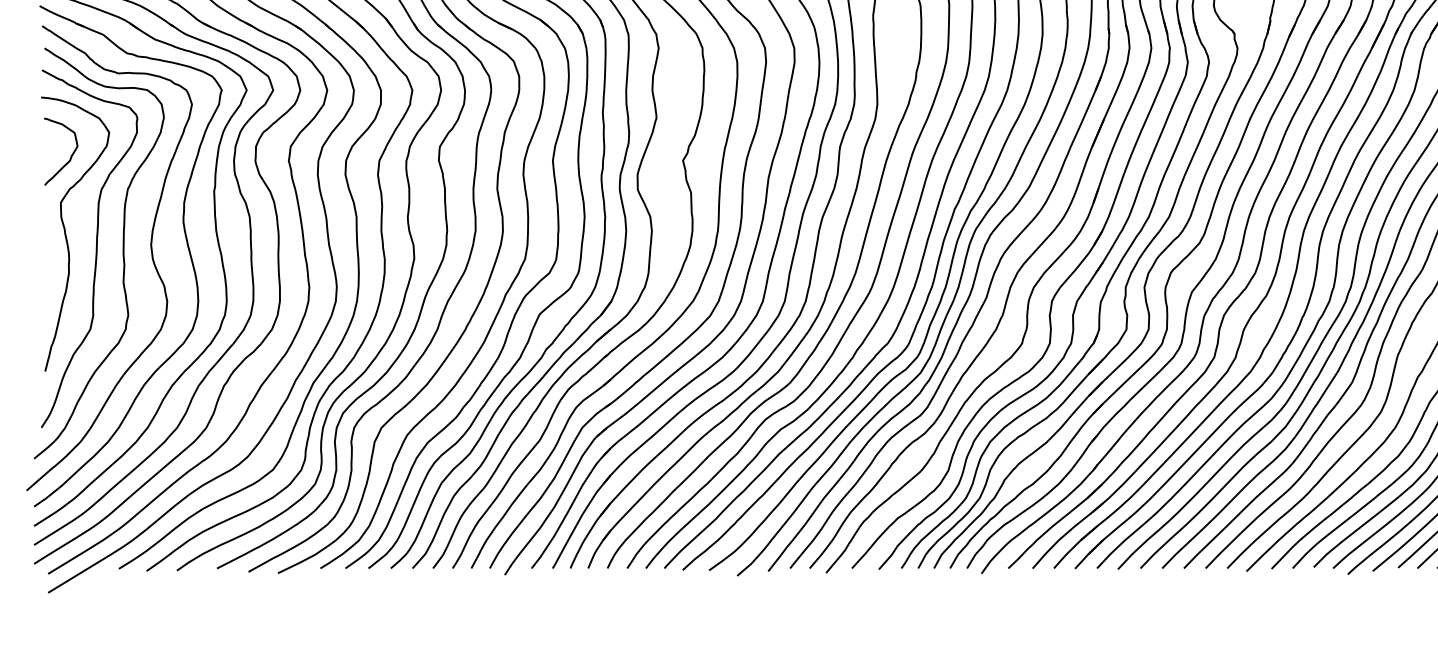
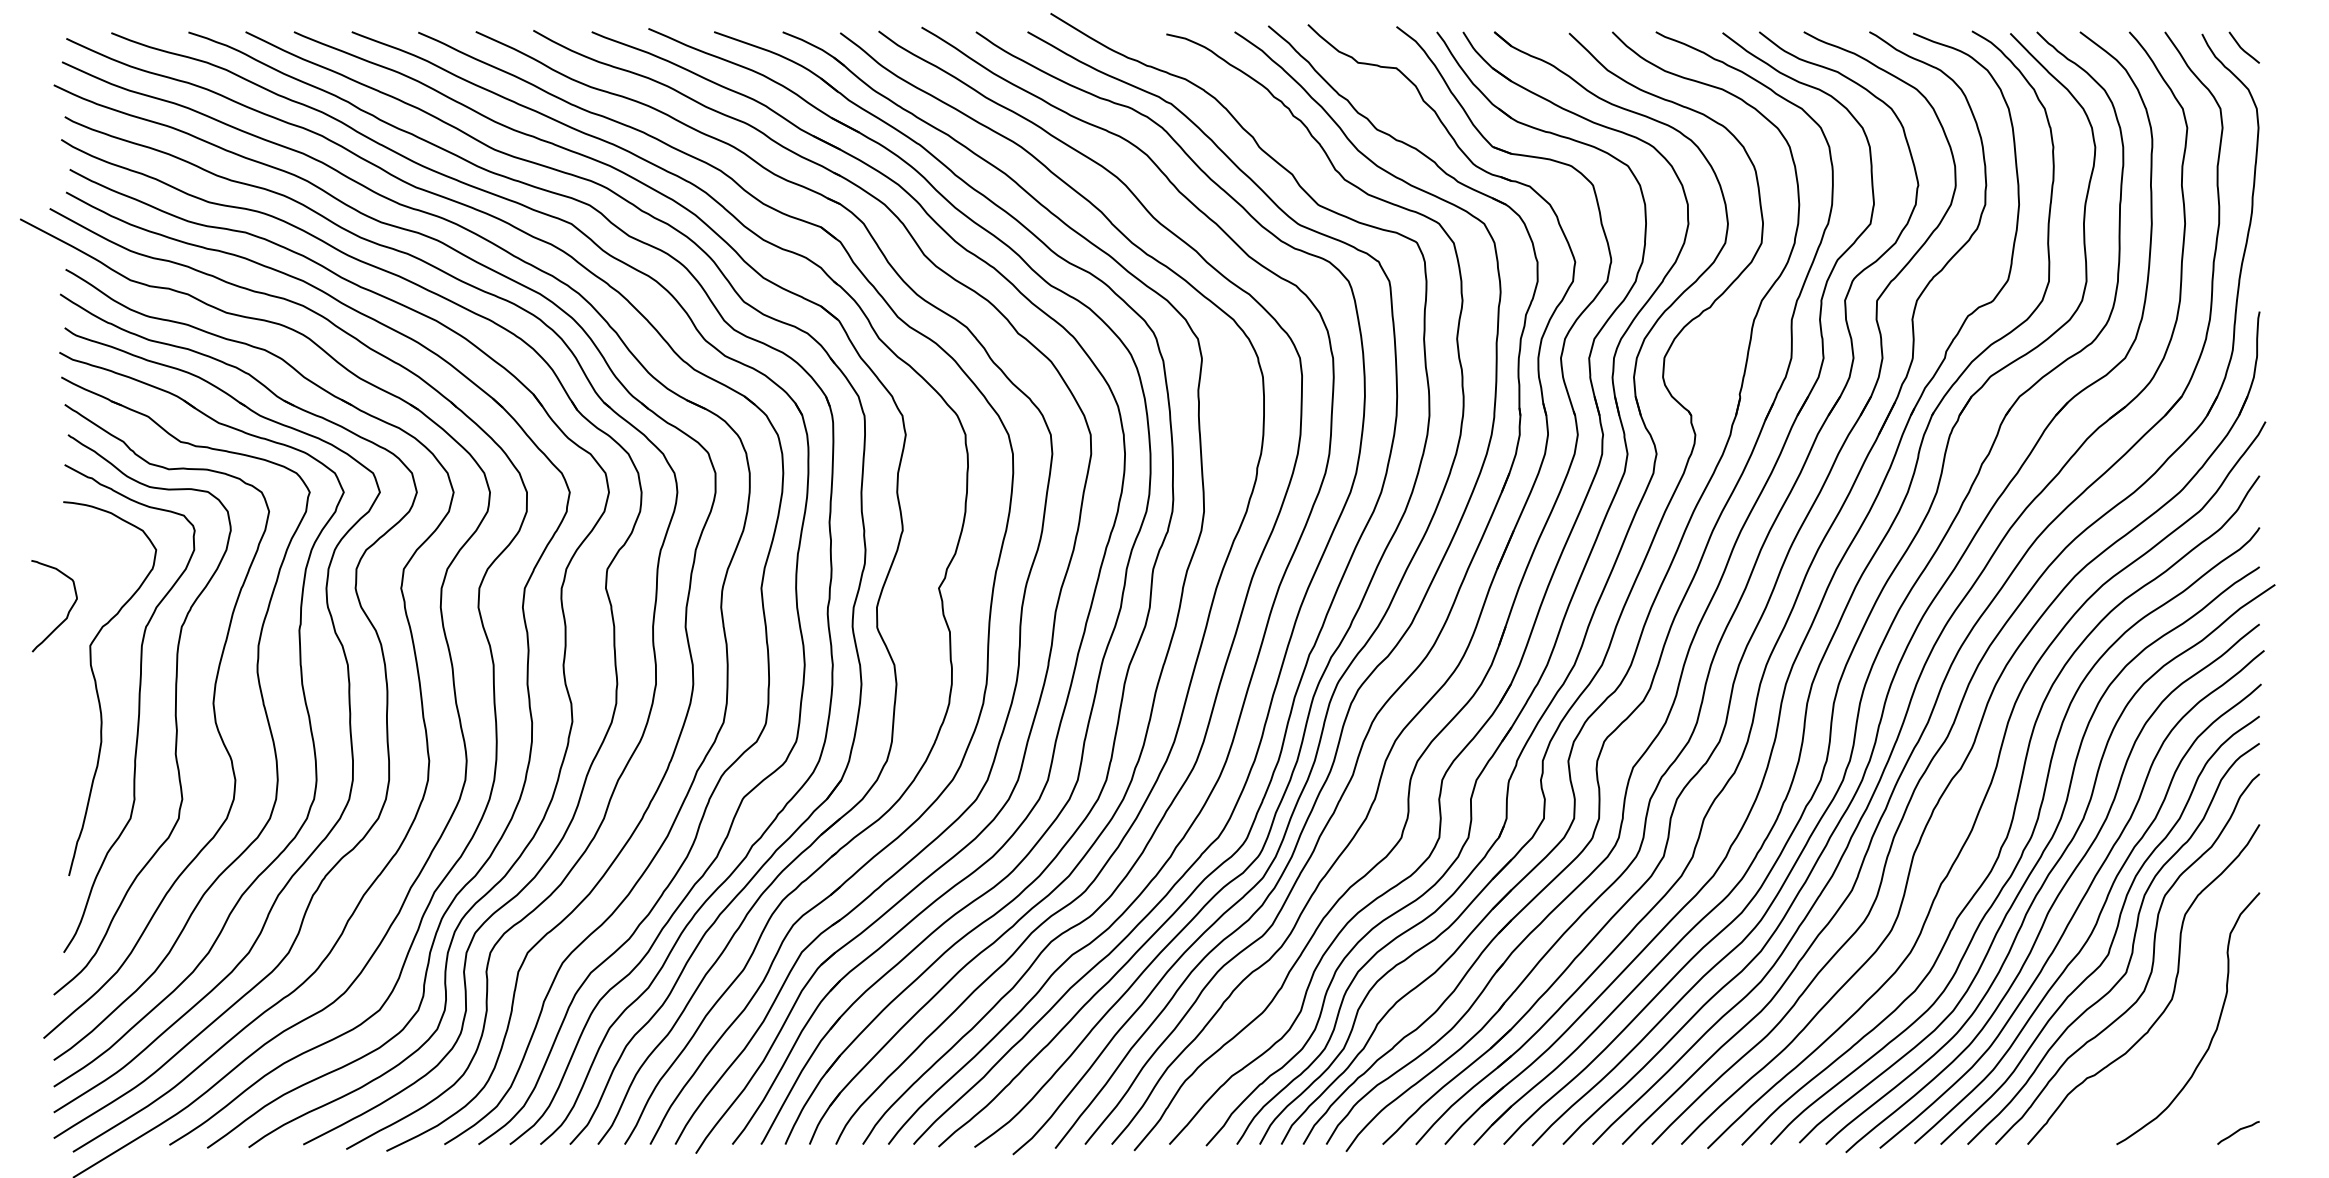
curve: (70, 157) -> (67, 613), moved

